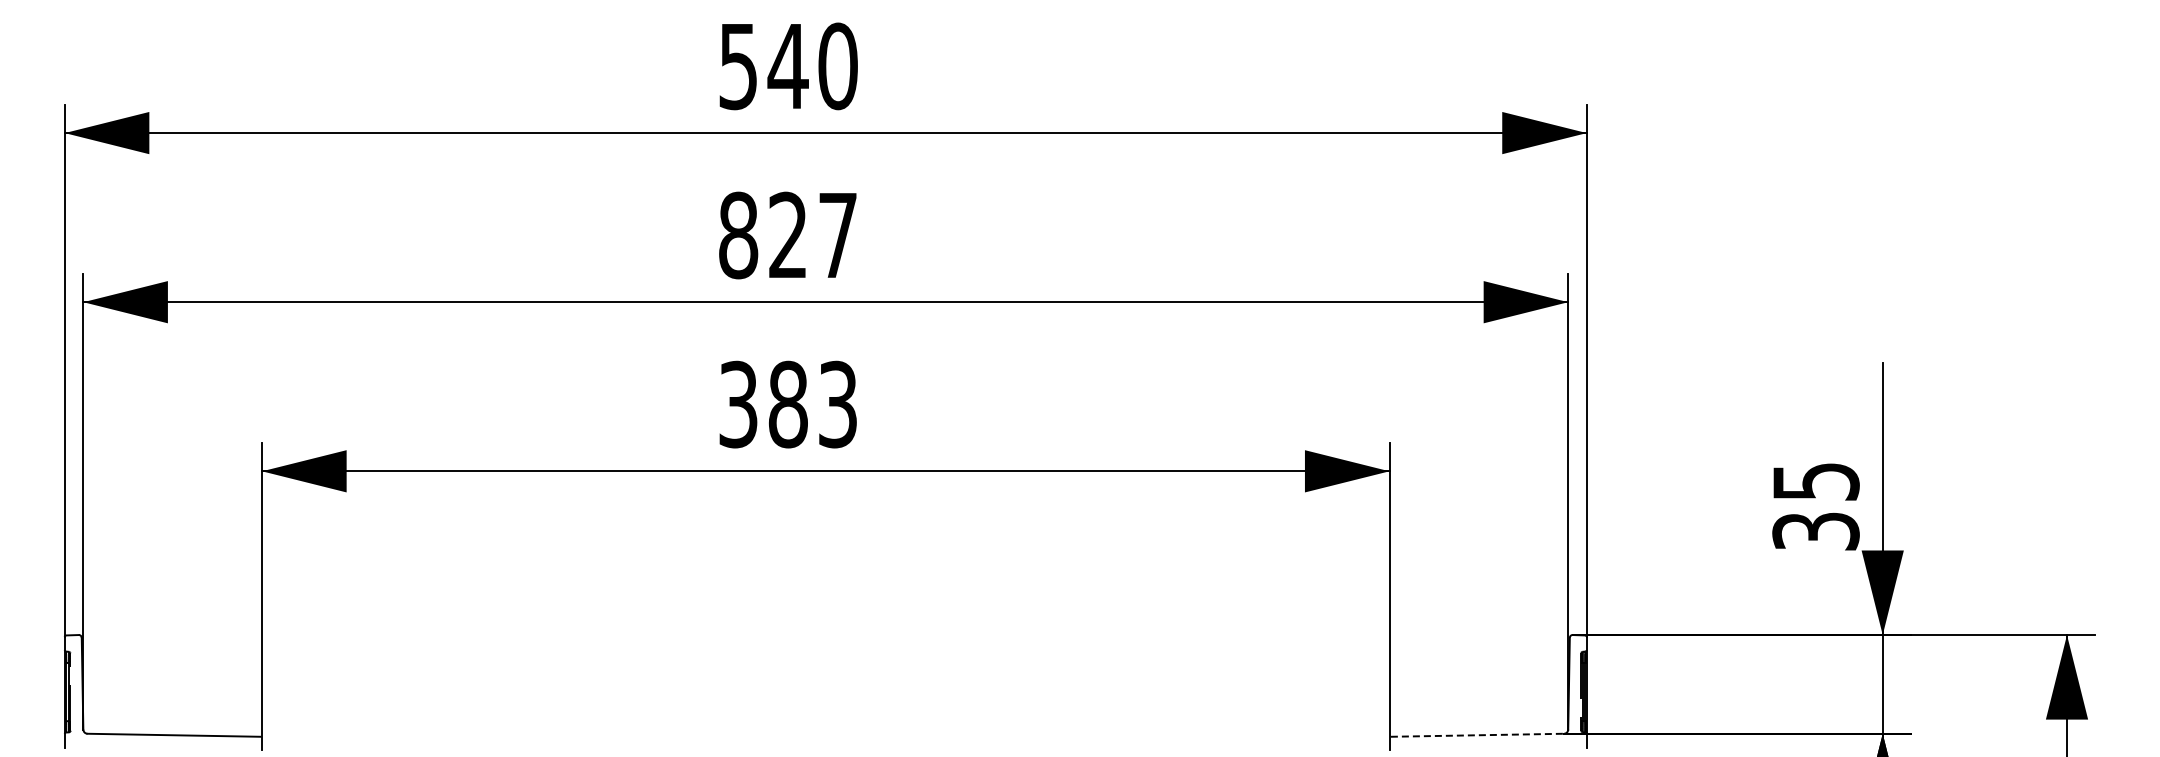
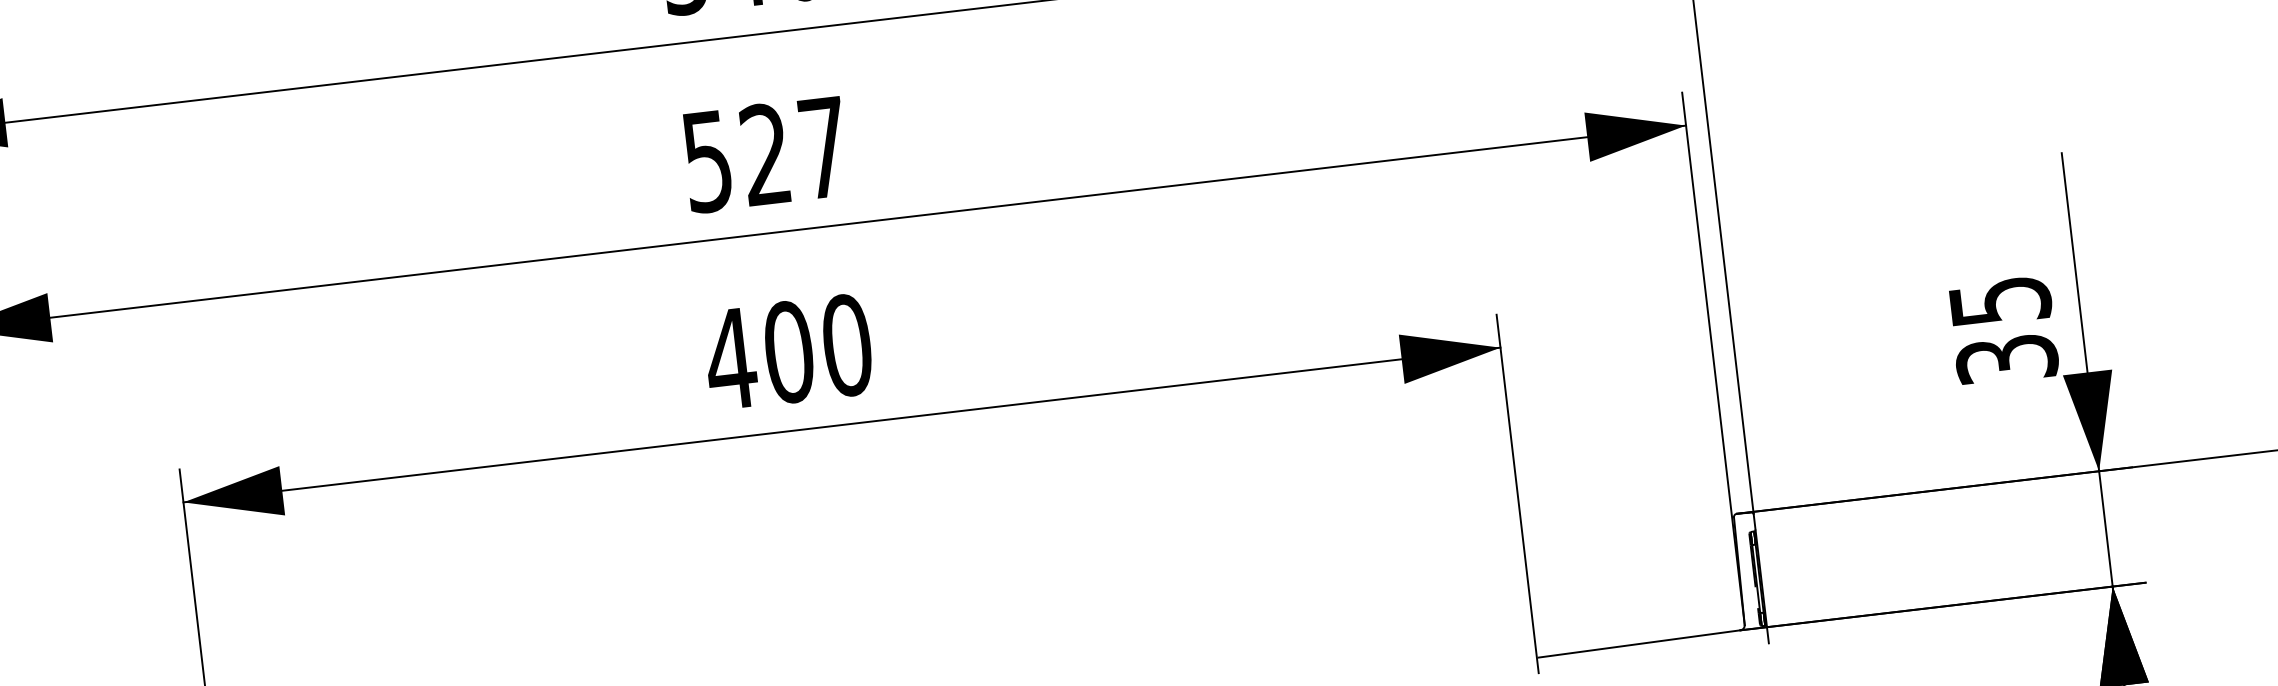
text: (738, 235) -> (707, 161), 827 -> 527
text: (787, 404) -> (788, 352), 383 -> 400
line: (1477, 735) -> (1639, 644), dashed -> solid

